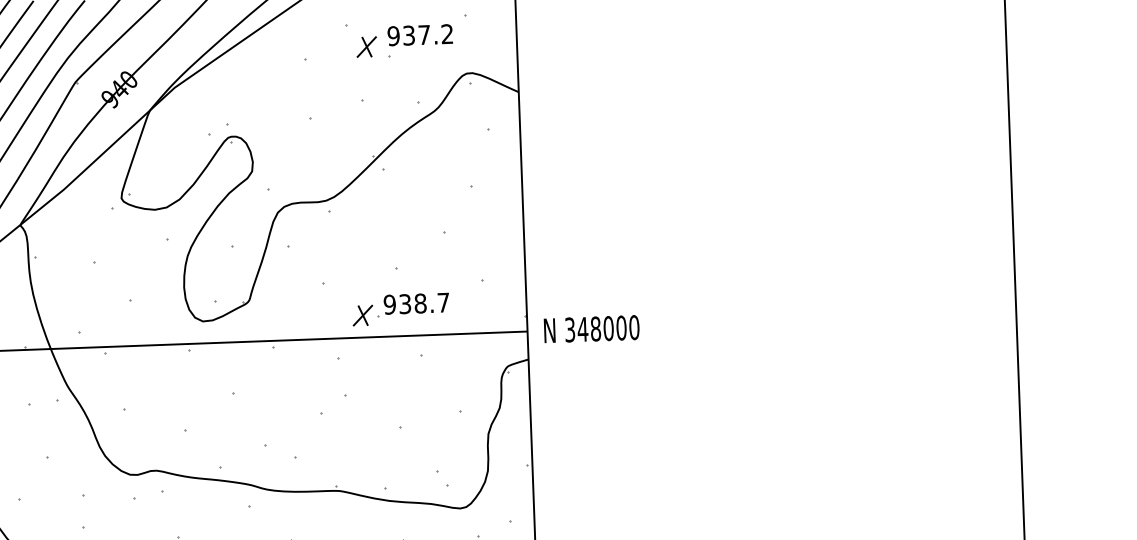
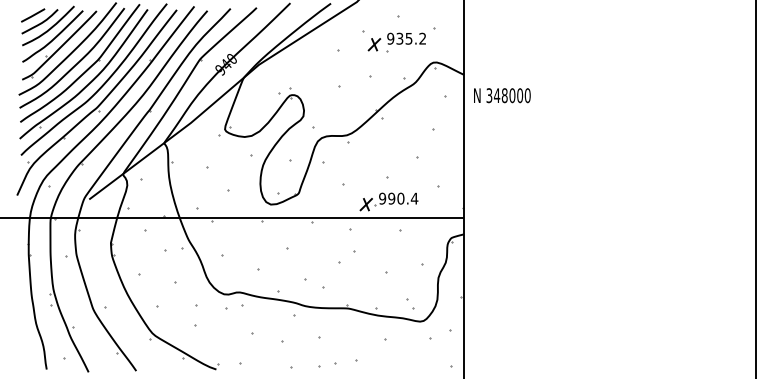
text: (423, 34) -> (408, 38), 937.2 -> 935.2
text: (424, 303) -> (403, 198), 938.7 -> 990.4
text: (592, 328) -> (502, 95), moved

